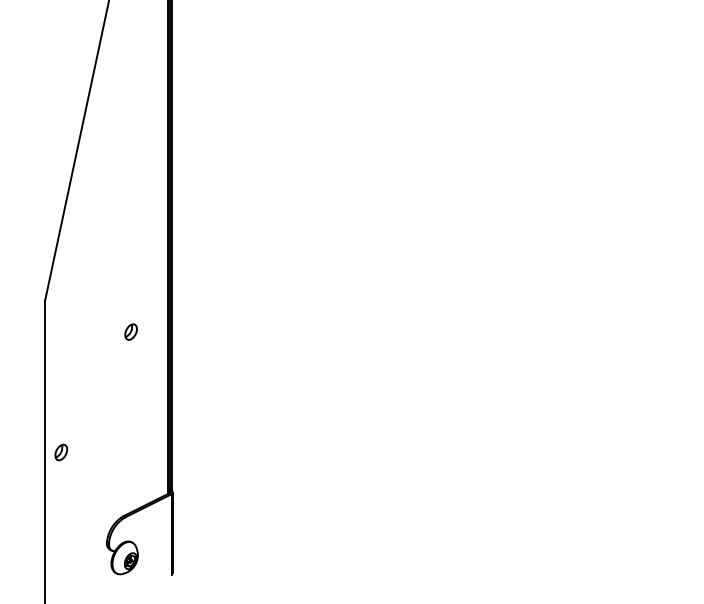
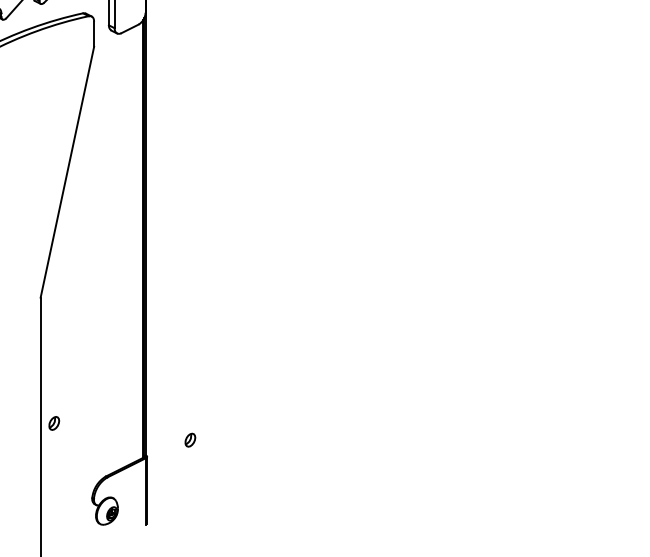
part: (131, 331) -> (190, 439), moved

